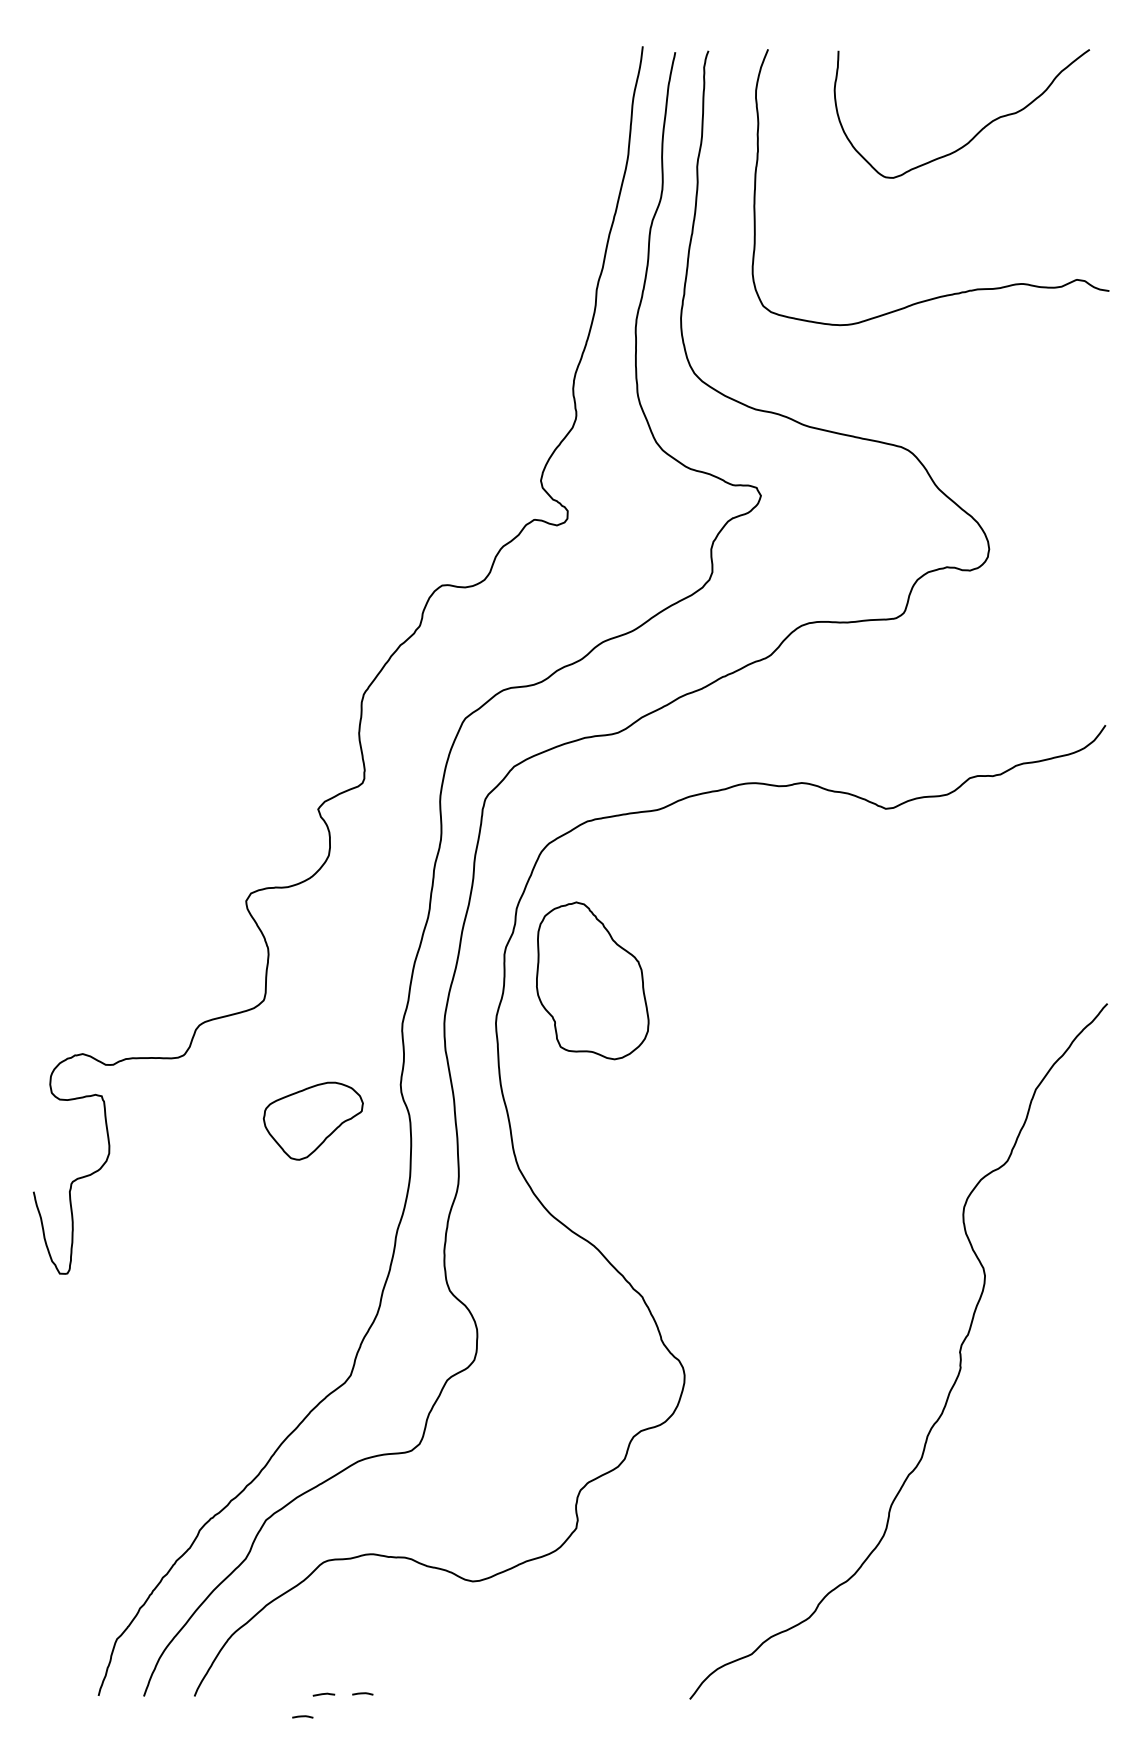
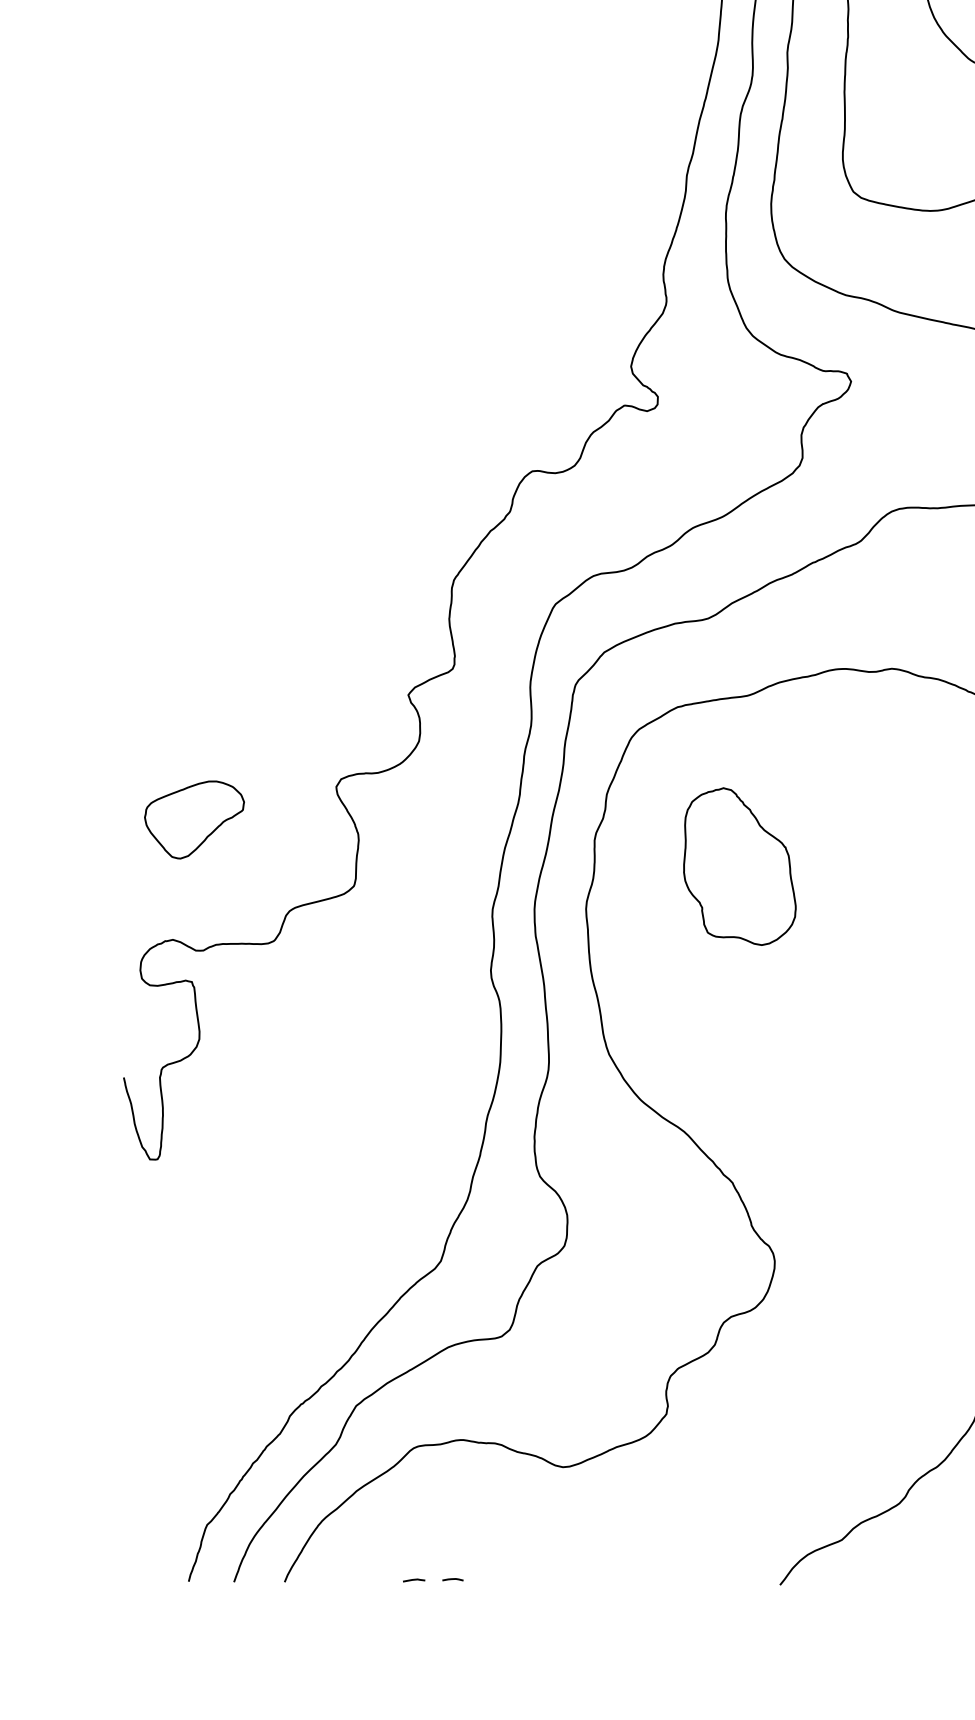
part: (592, 980) -> (739, 866), moved
part: (312, 1120) -> (193, 819), moved
line: (302, 1716) -> (392, 1602), removed

